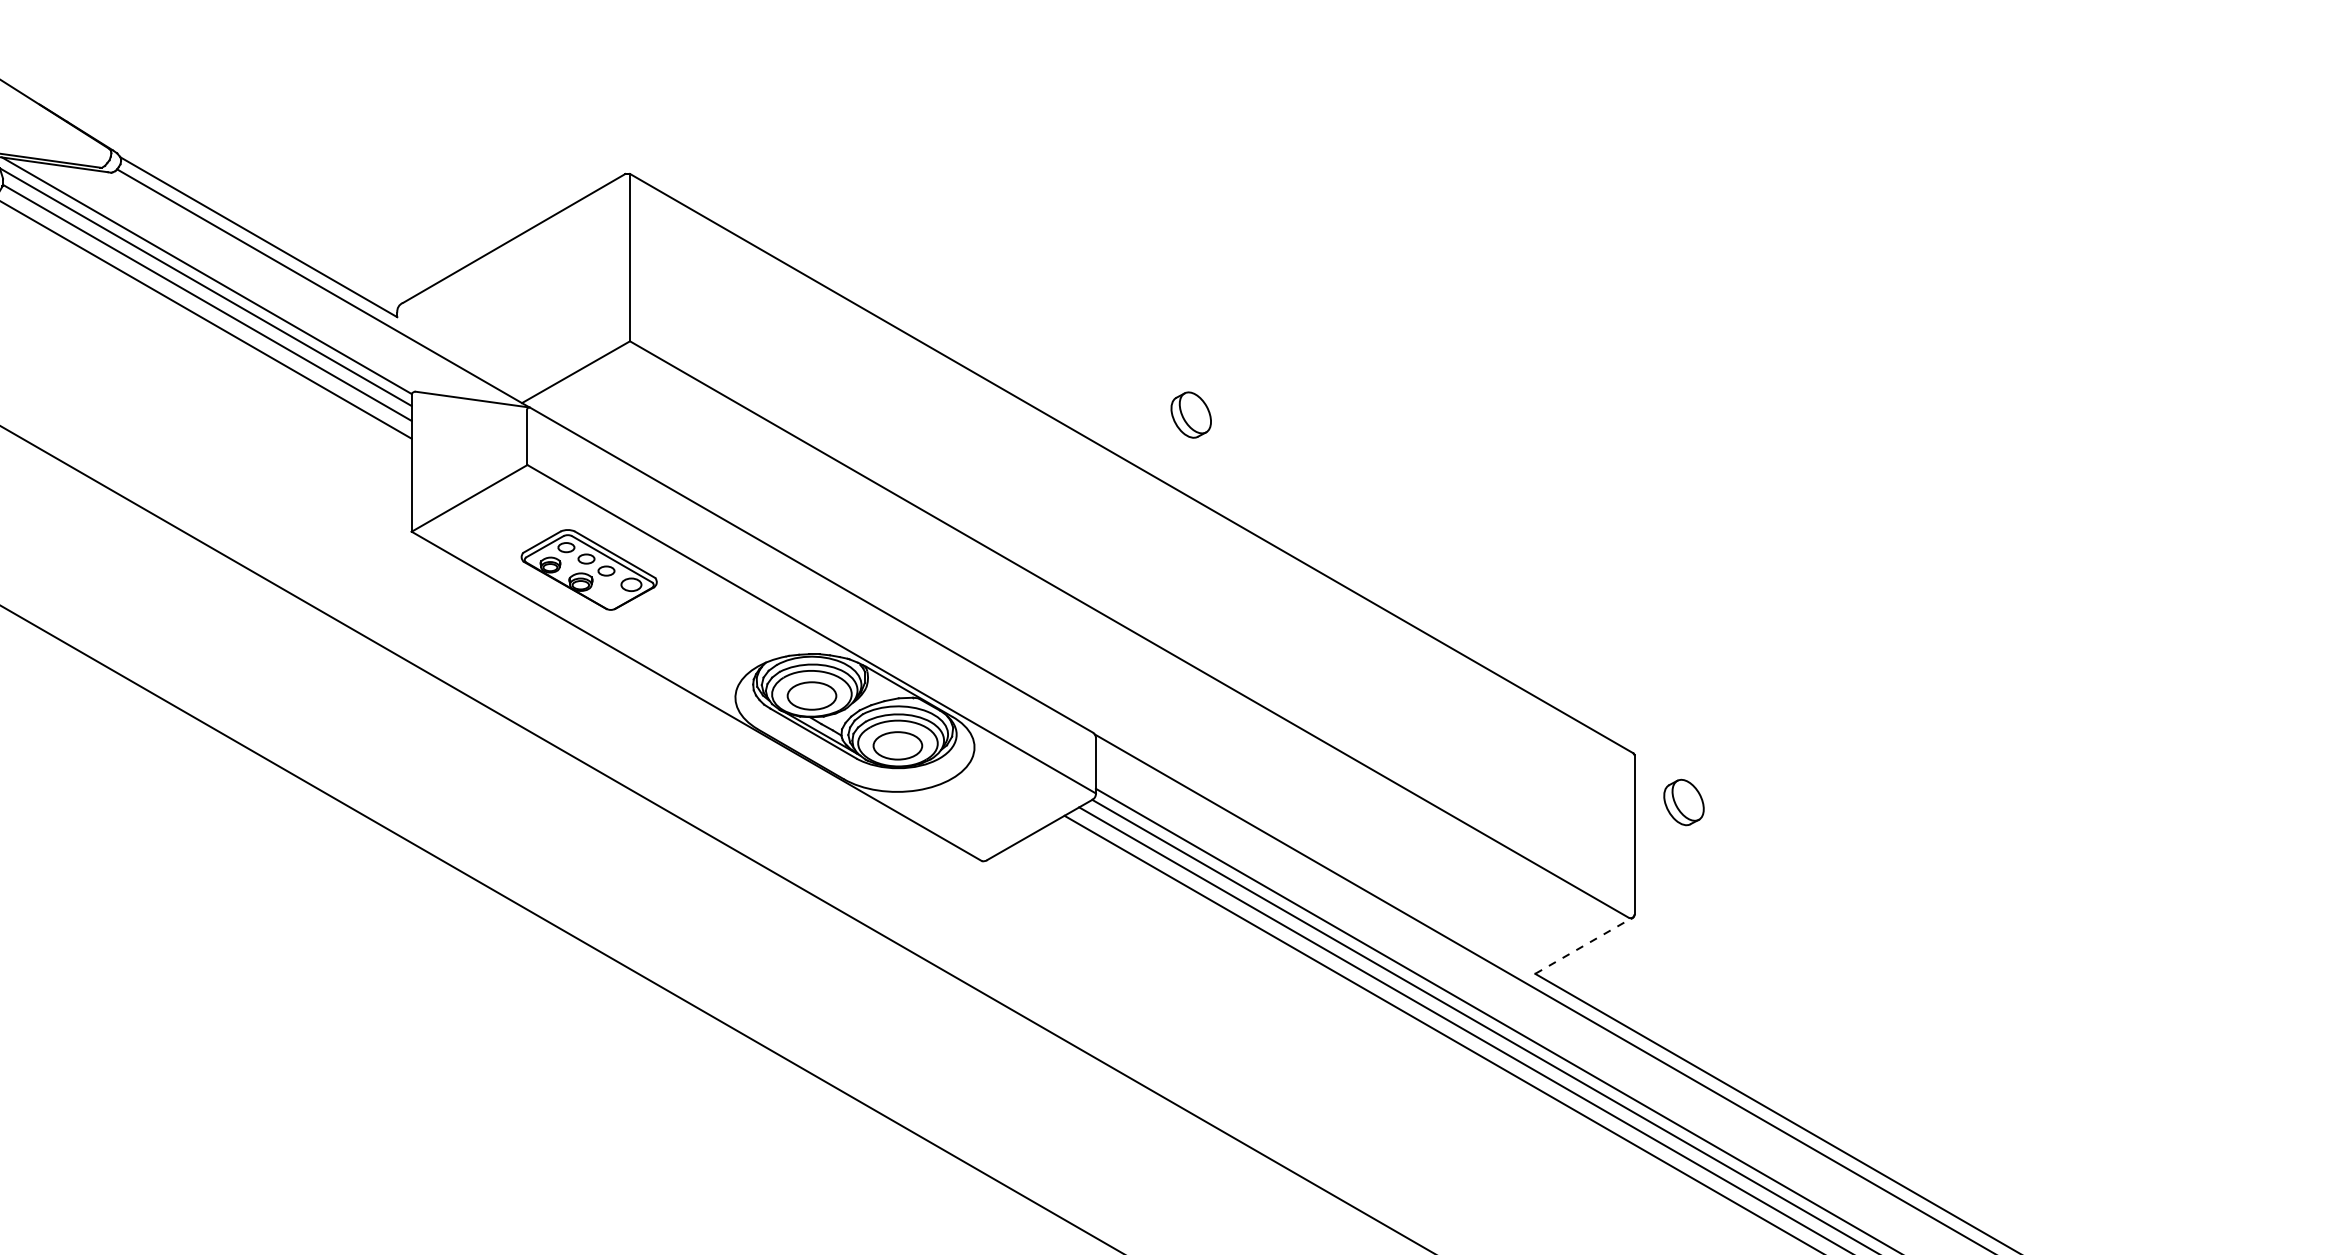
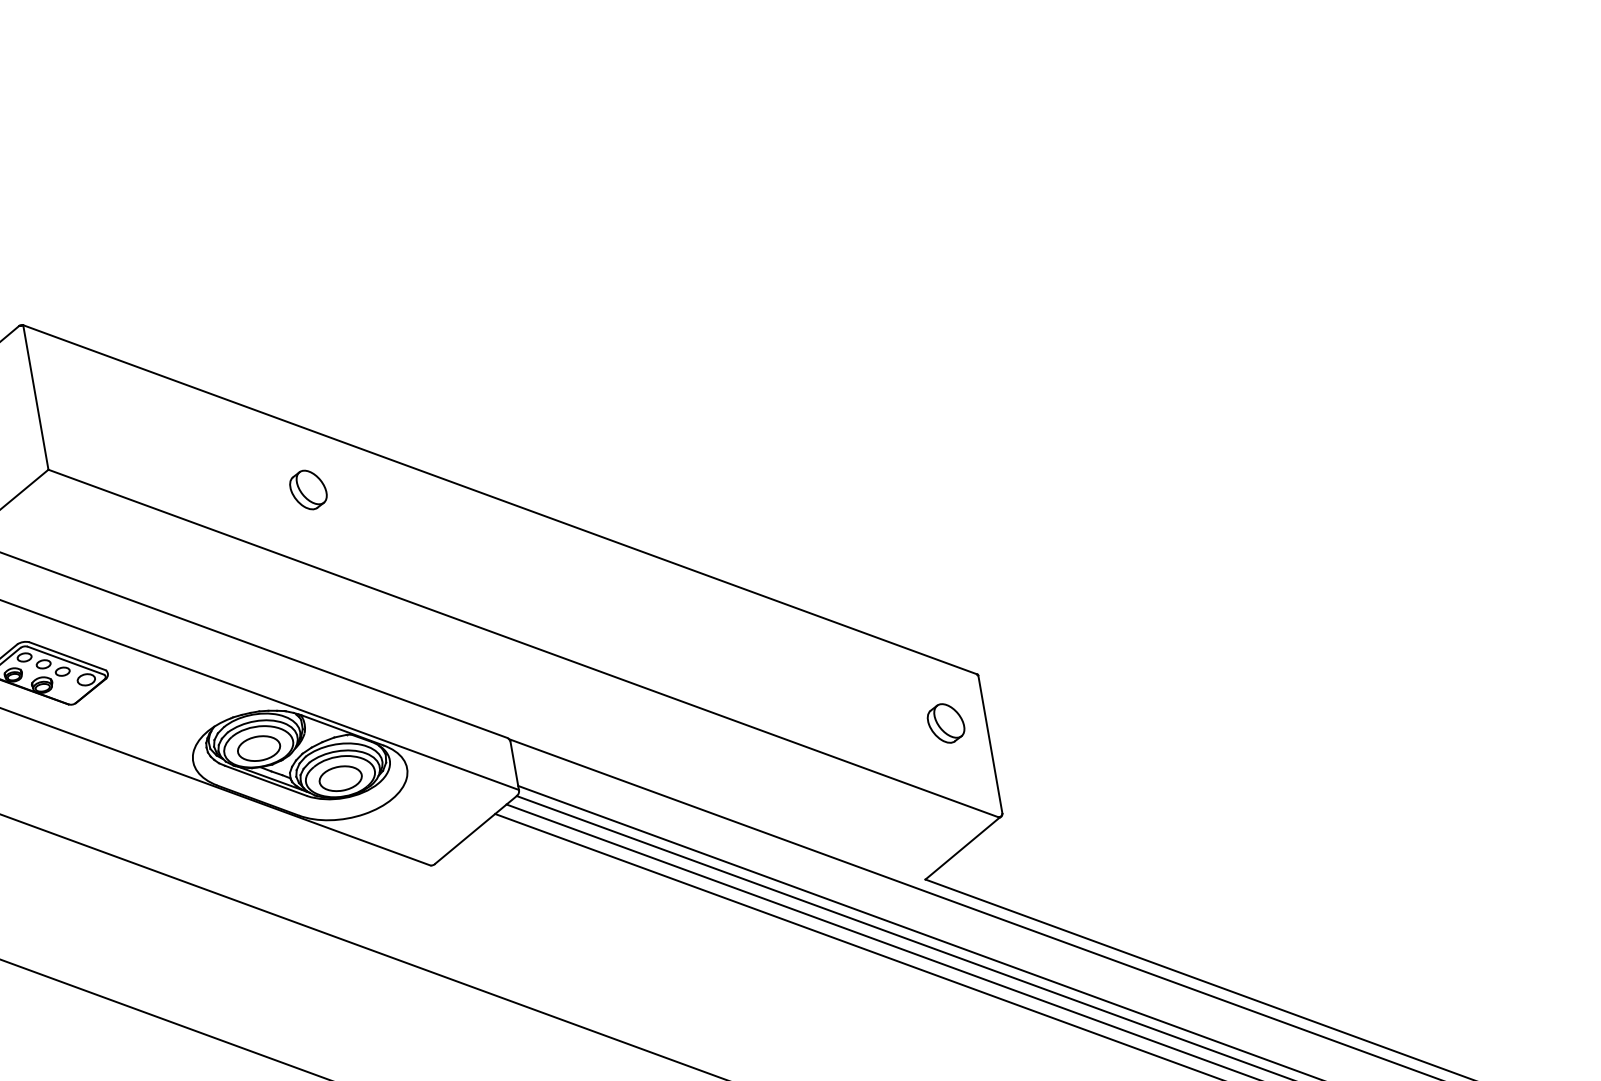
part: (1190, 414) -> (307, 489), moved
part: (1683, 802) -> (945, 723), moved
line: (1583, 946) -> (963, 848), dashed -> solid

